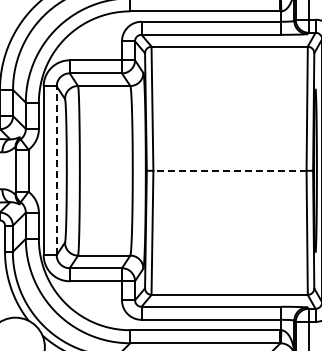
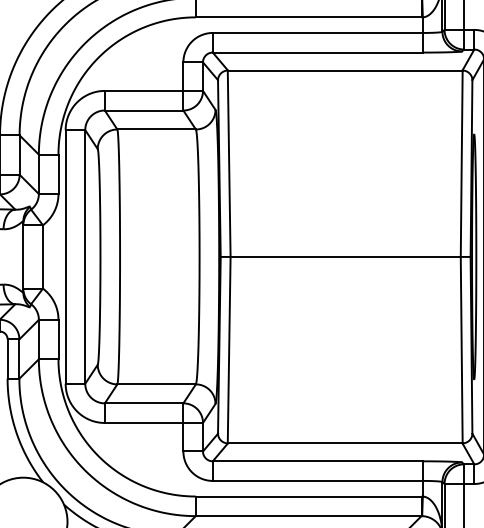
line: (56, 170) -> (84, 256), dashed -> solid
line: (229, 170) -> (344, 256), dashed -> solid

